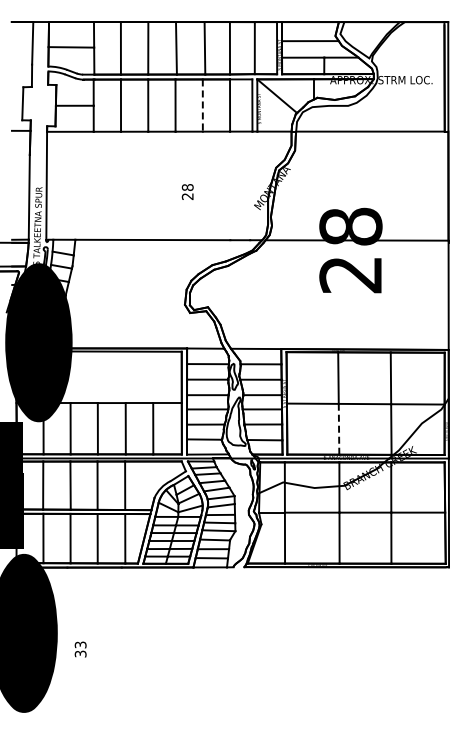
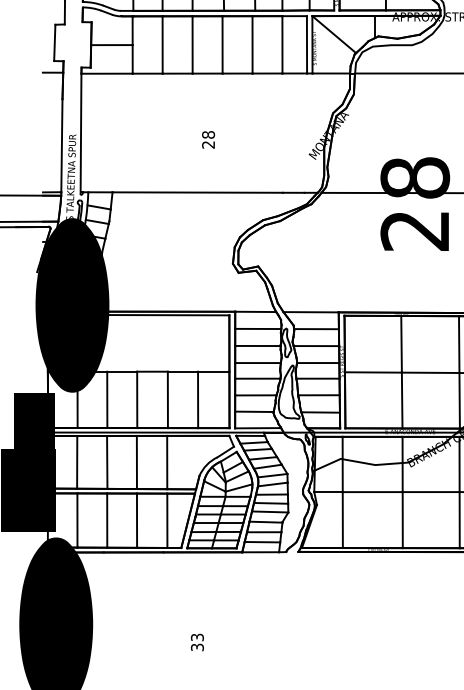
line: (202, 106) -> (252, 45), dashed -> solid
text: (187, 191) -> (208, 139), moved
line: (339, 428) -> (402, 399), dashed -> solid
text: (80, 649) -> (197, 642), moved

